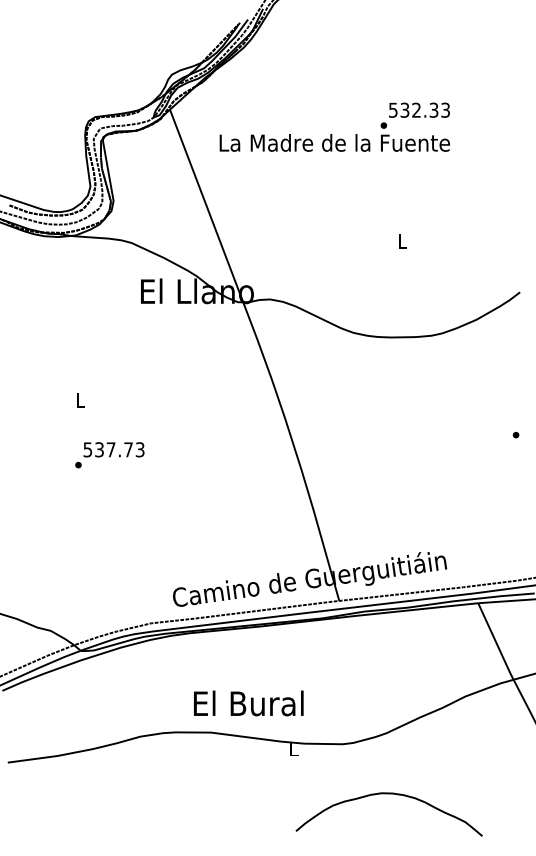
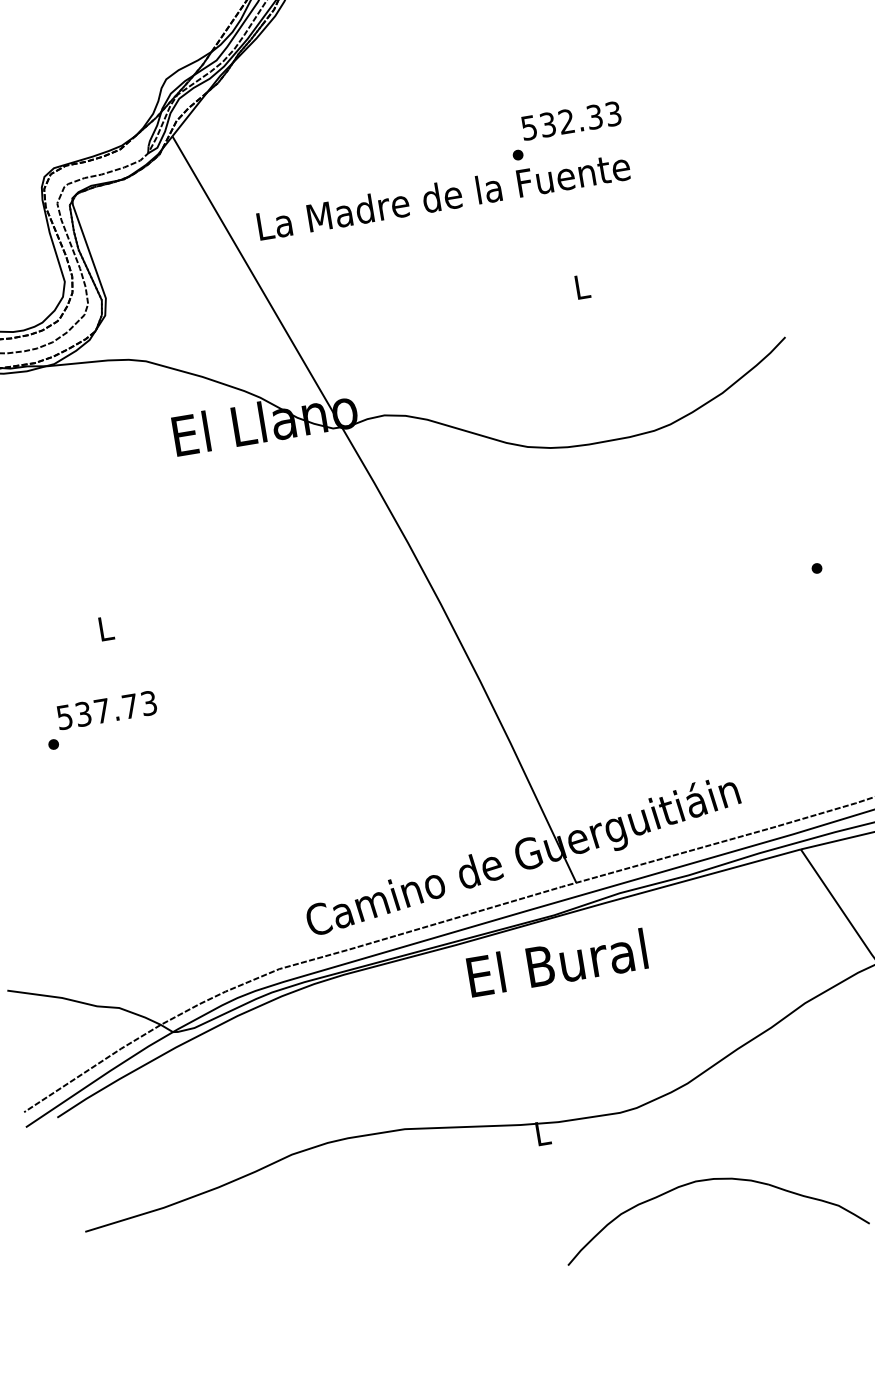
text: (334, 126) -> (438, 169), moved
text: (109, 455) -> (101, 720), moved
text: (248, 703) -> (556, 963), moved

